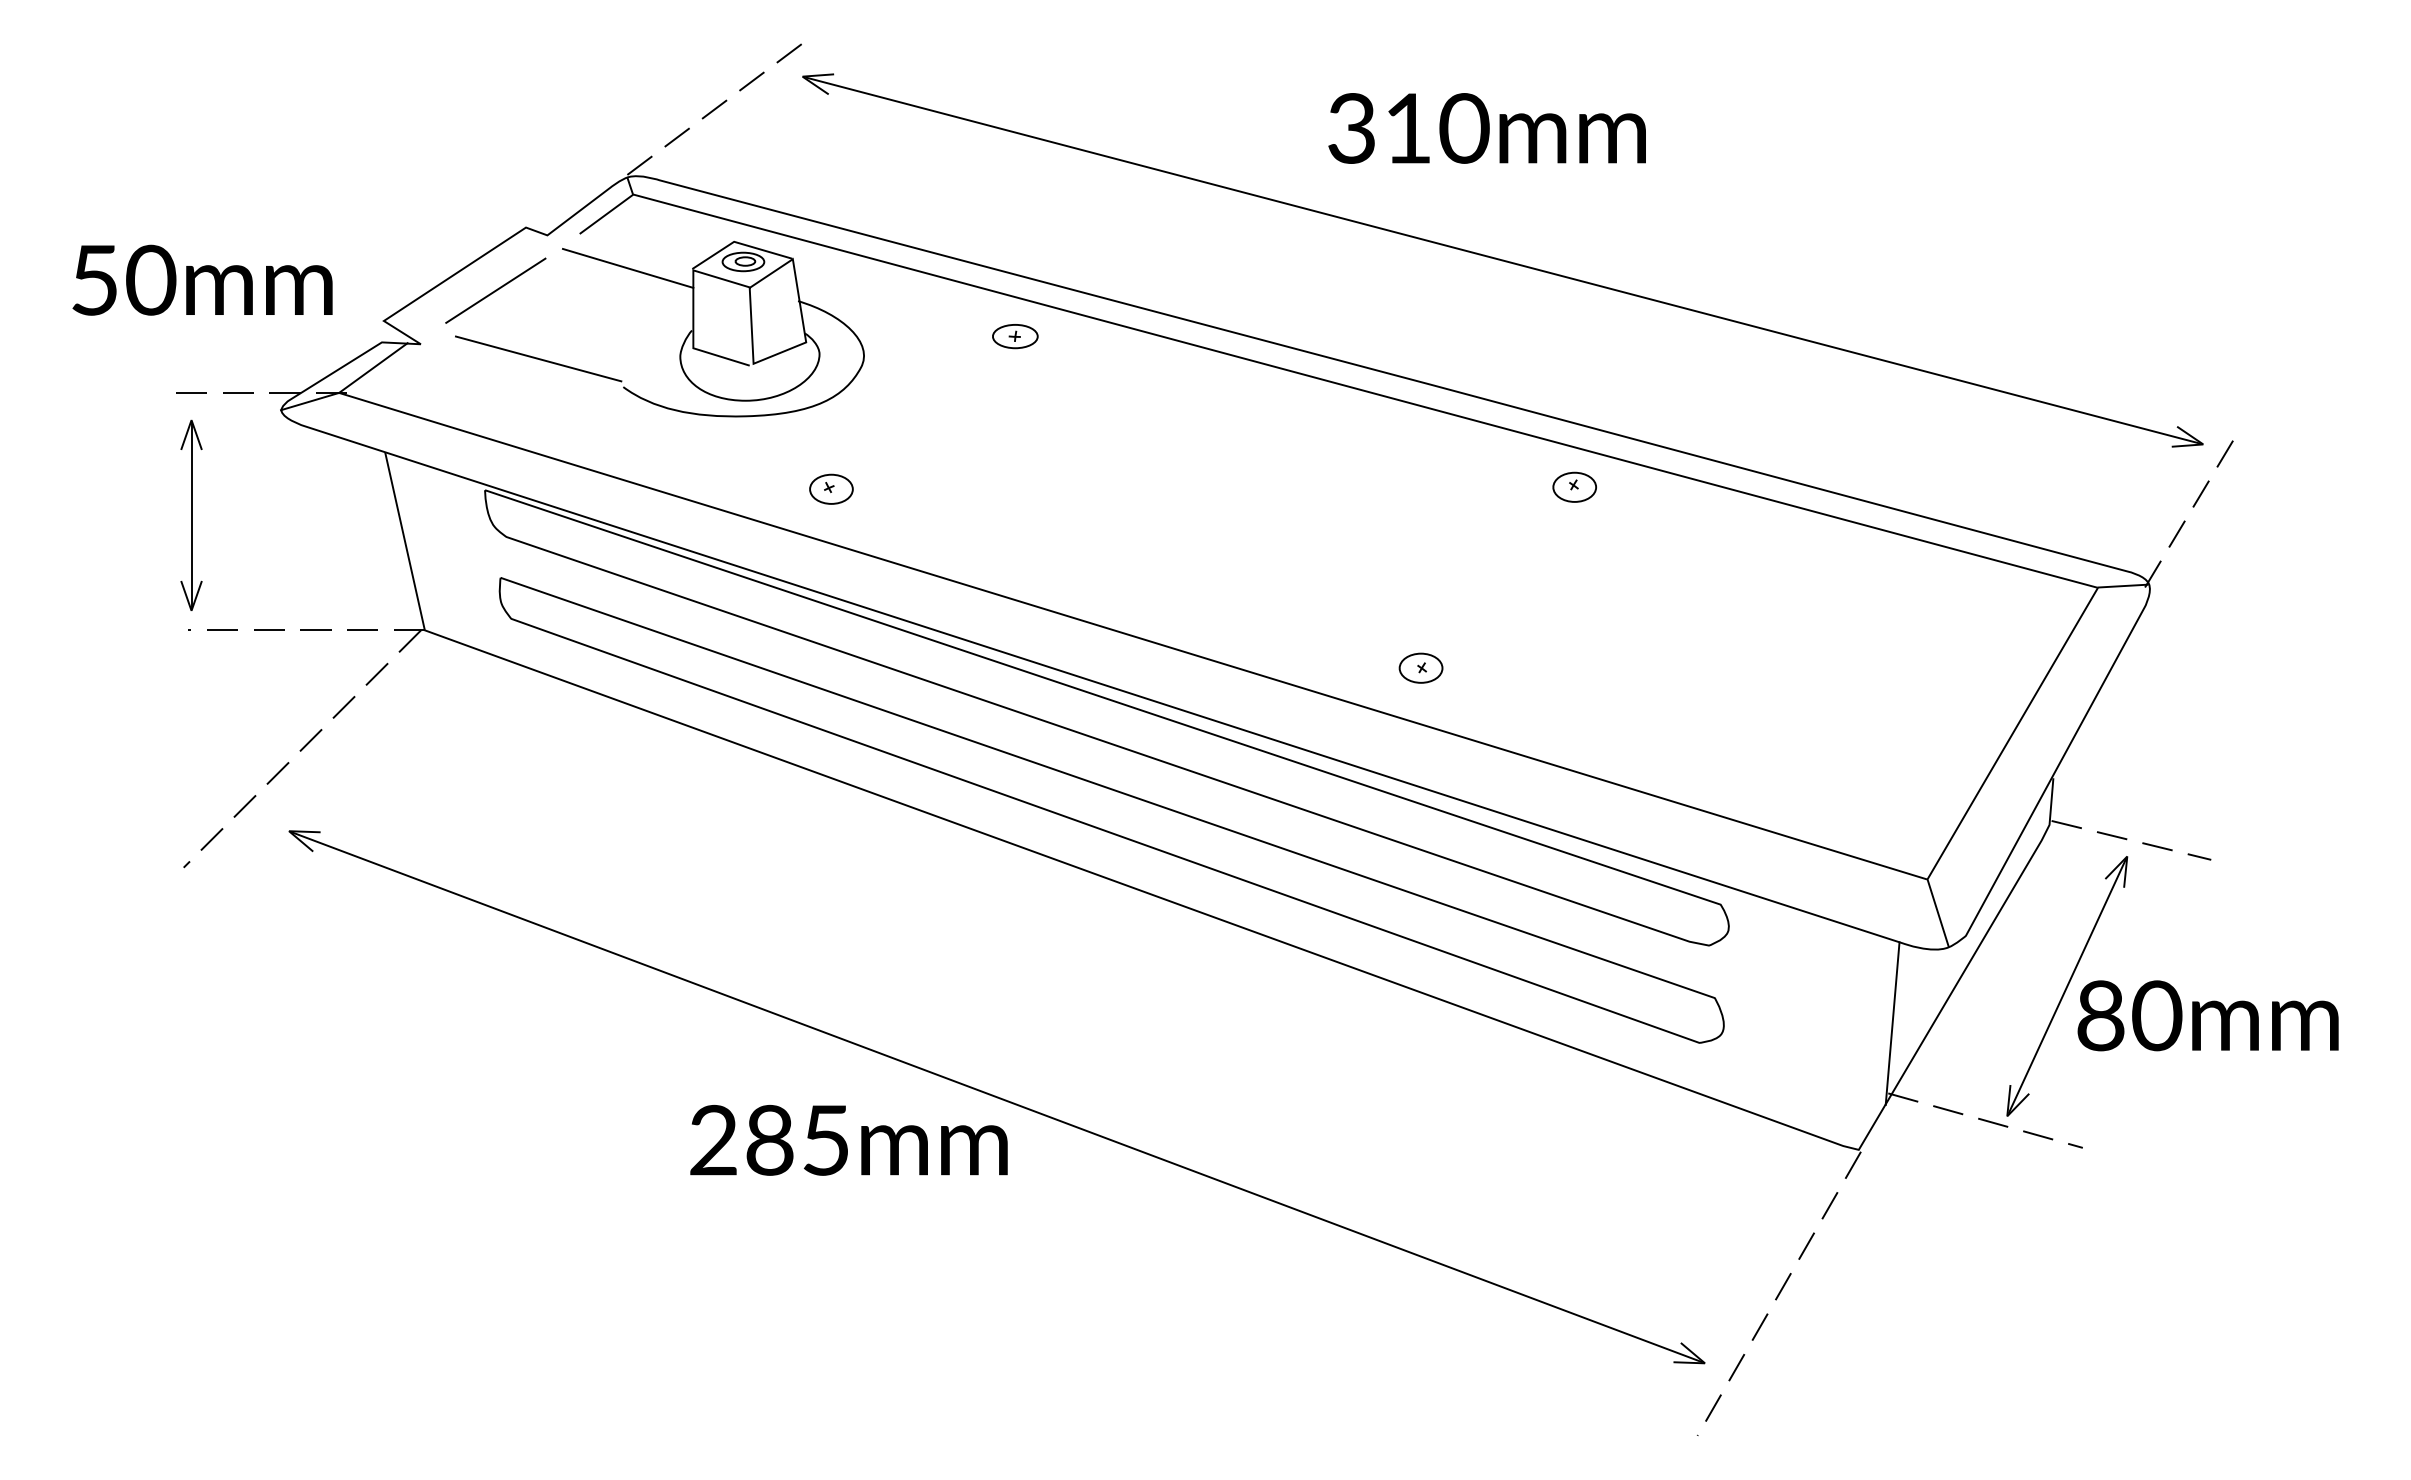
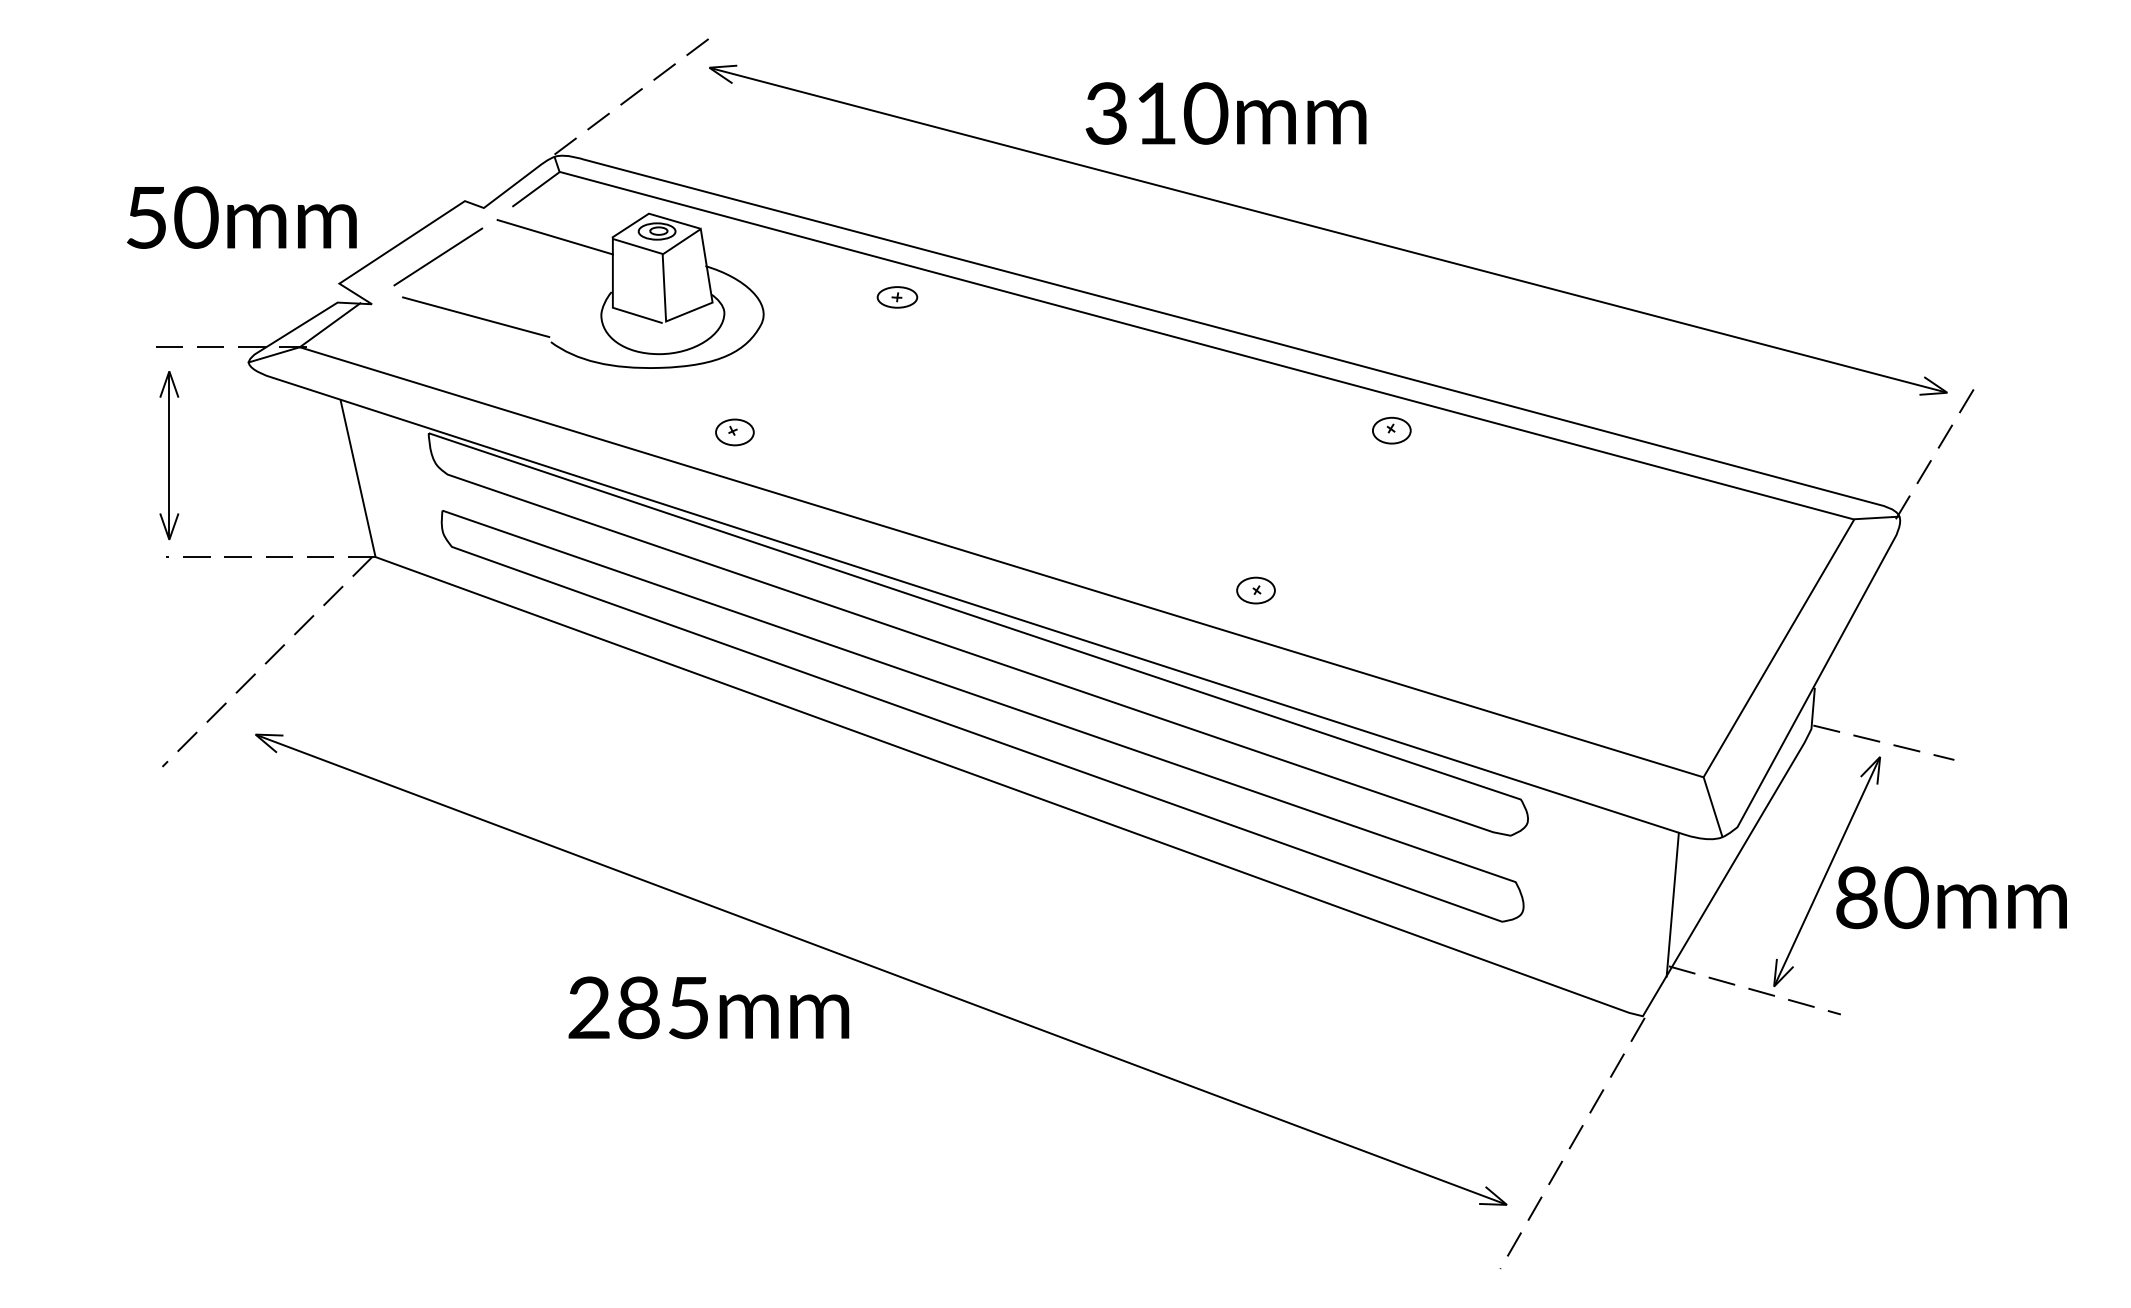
part: (1486, 128) -> (1225, 113), moved
part: (200, 273) -> (240, 211), moved
part: (848, 1140) -> (708, 1007), moved

